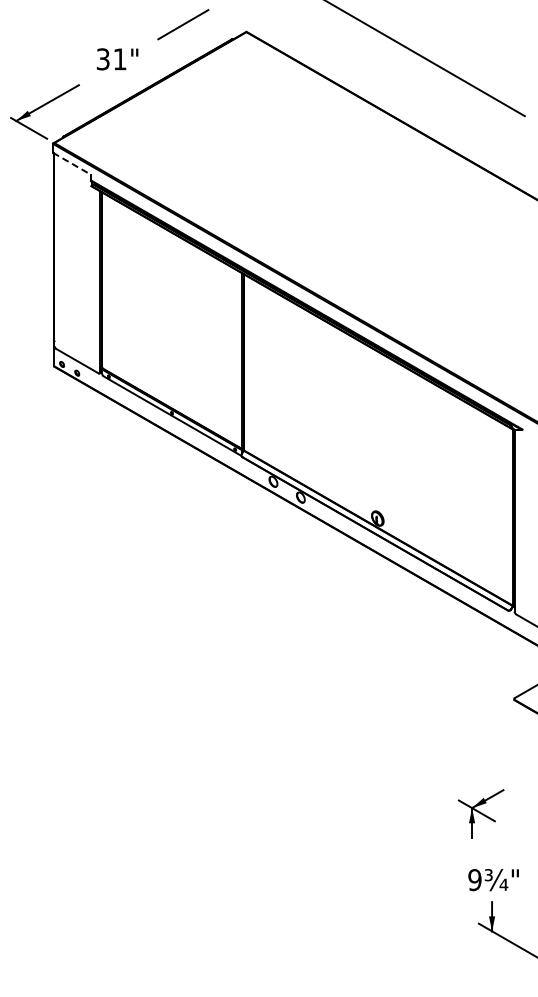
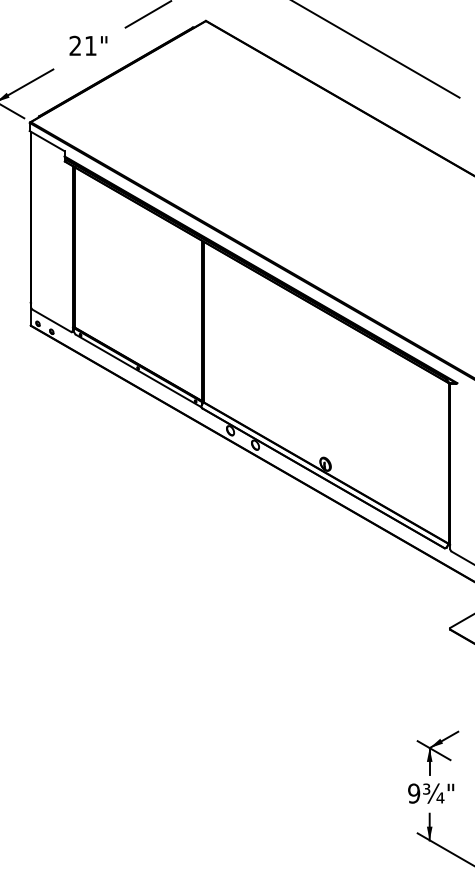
text: (102, 59) -> (74, 46), 31" -> 21"
line: (72, 164) -> (47, 141), dashed -> solid
part: (480, 813) -> (437, 753), moved

